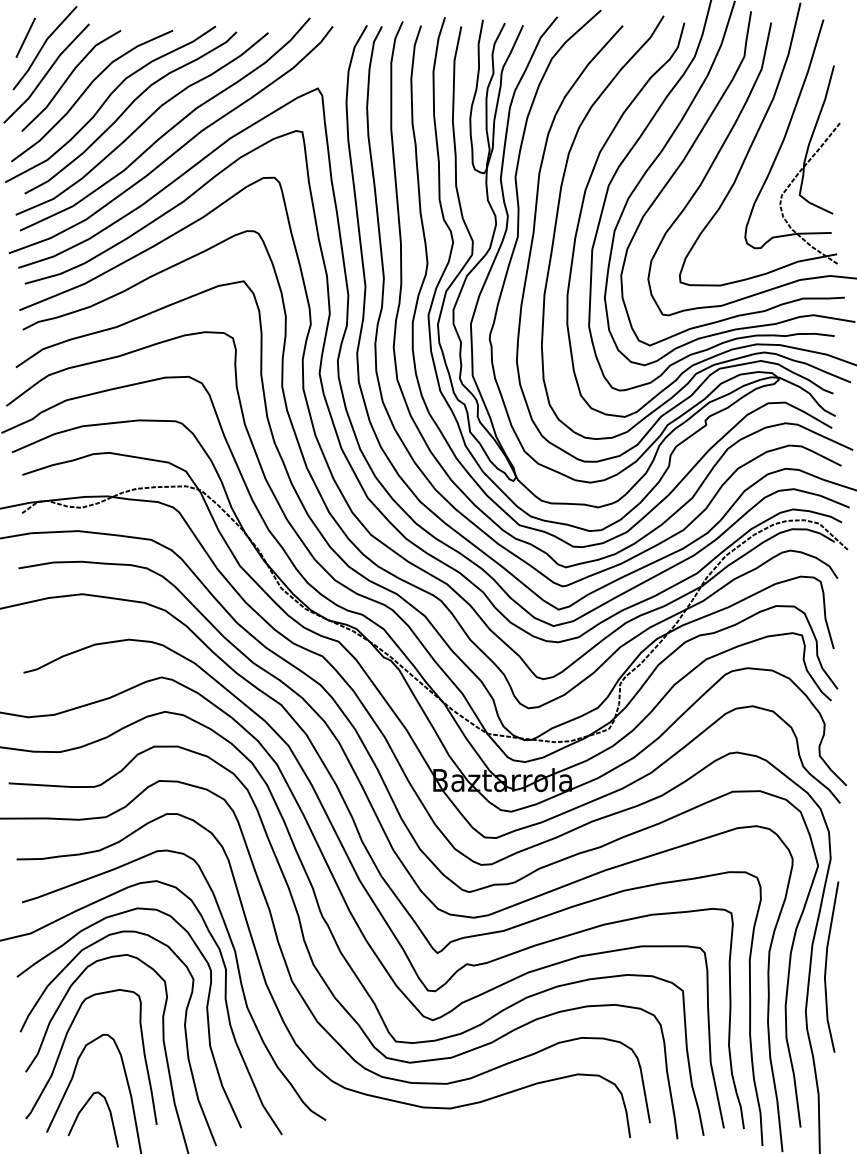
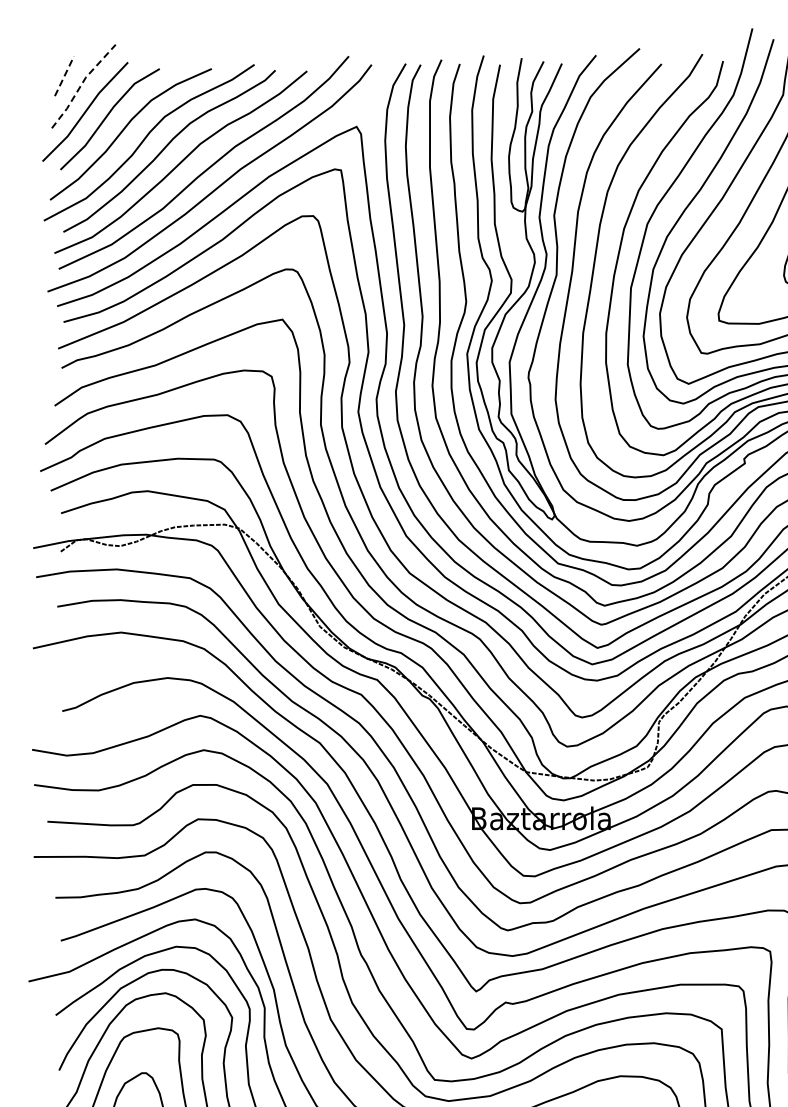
line: (25, 37) -> (64, 75), solid -> dashed
line: (43, 45) -> (82, 83), solid -> dashed

